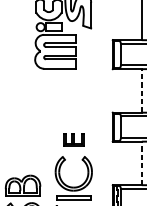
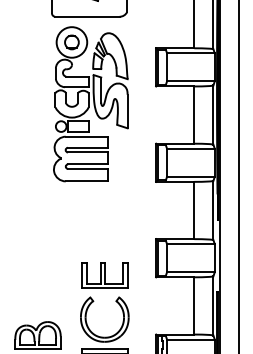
line: (141, 90) -> (194, 210), dashed -> solid
part: (73, 140) -> (104, 275), size x1.67
line: (141, 163) -> (194, 305), dashed -> solid

